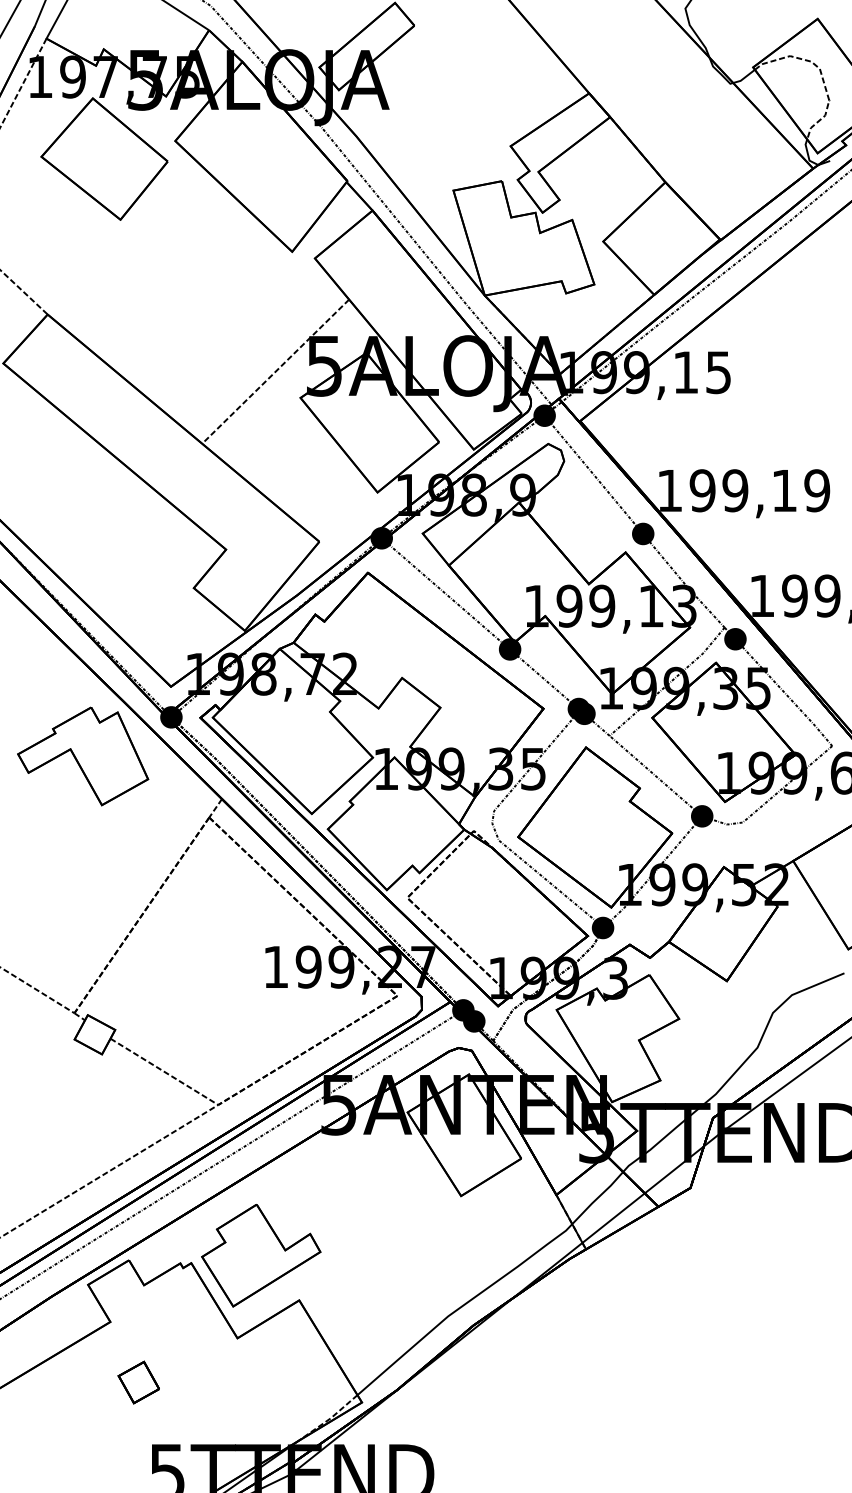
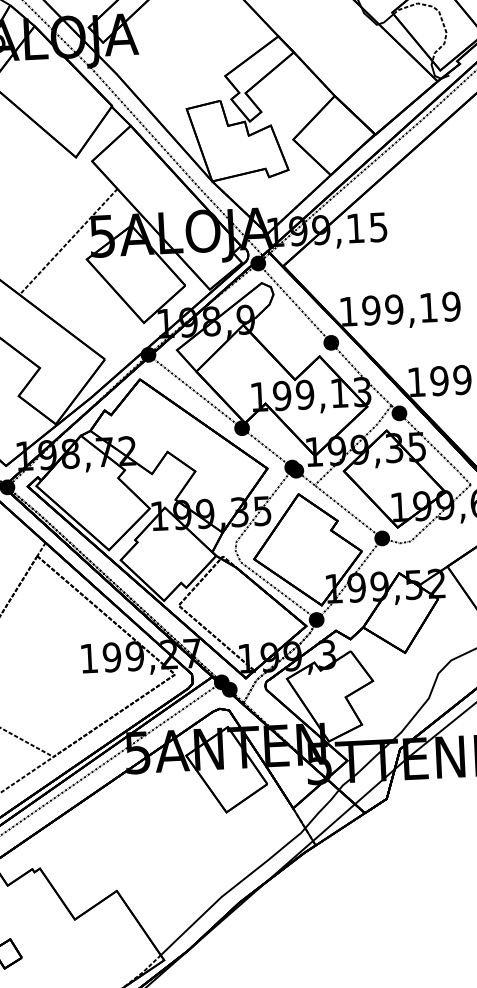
part: (261, 1255) -> (88, 860), removed

